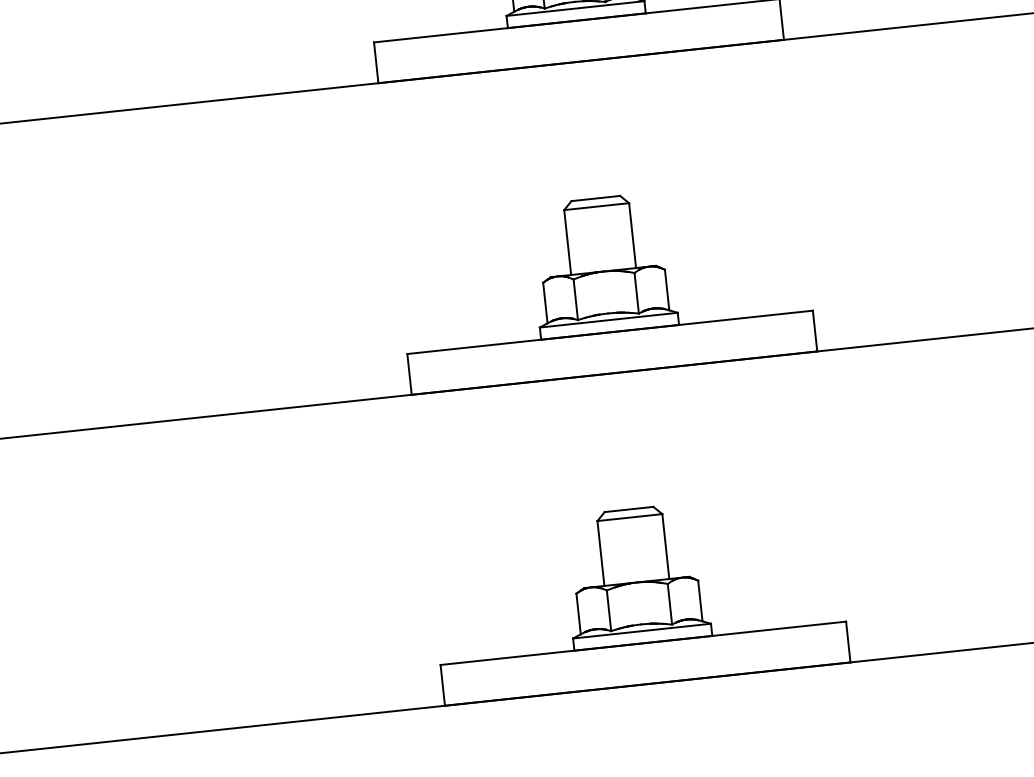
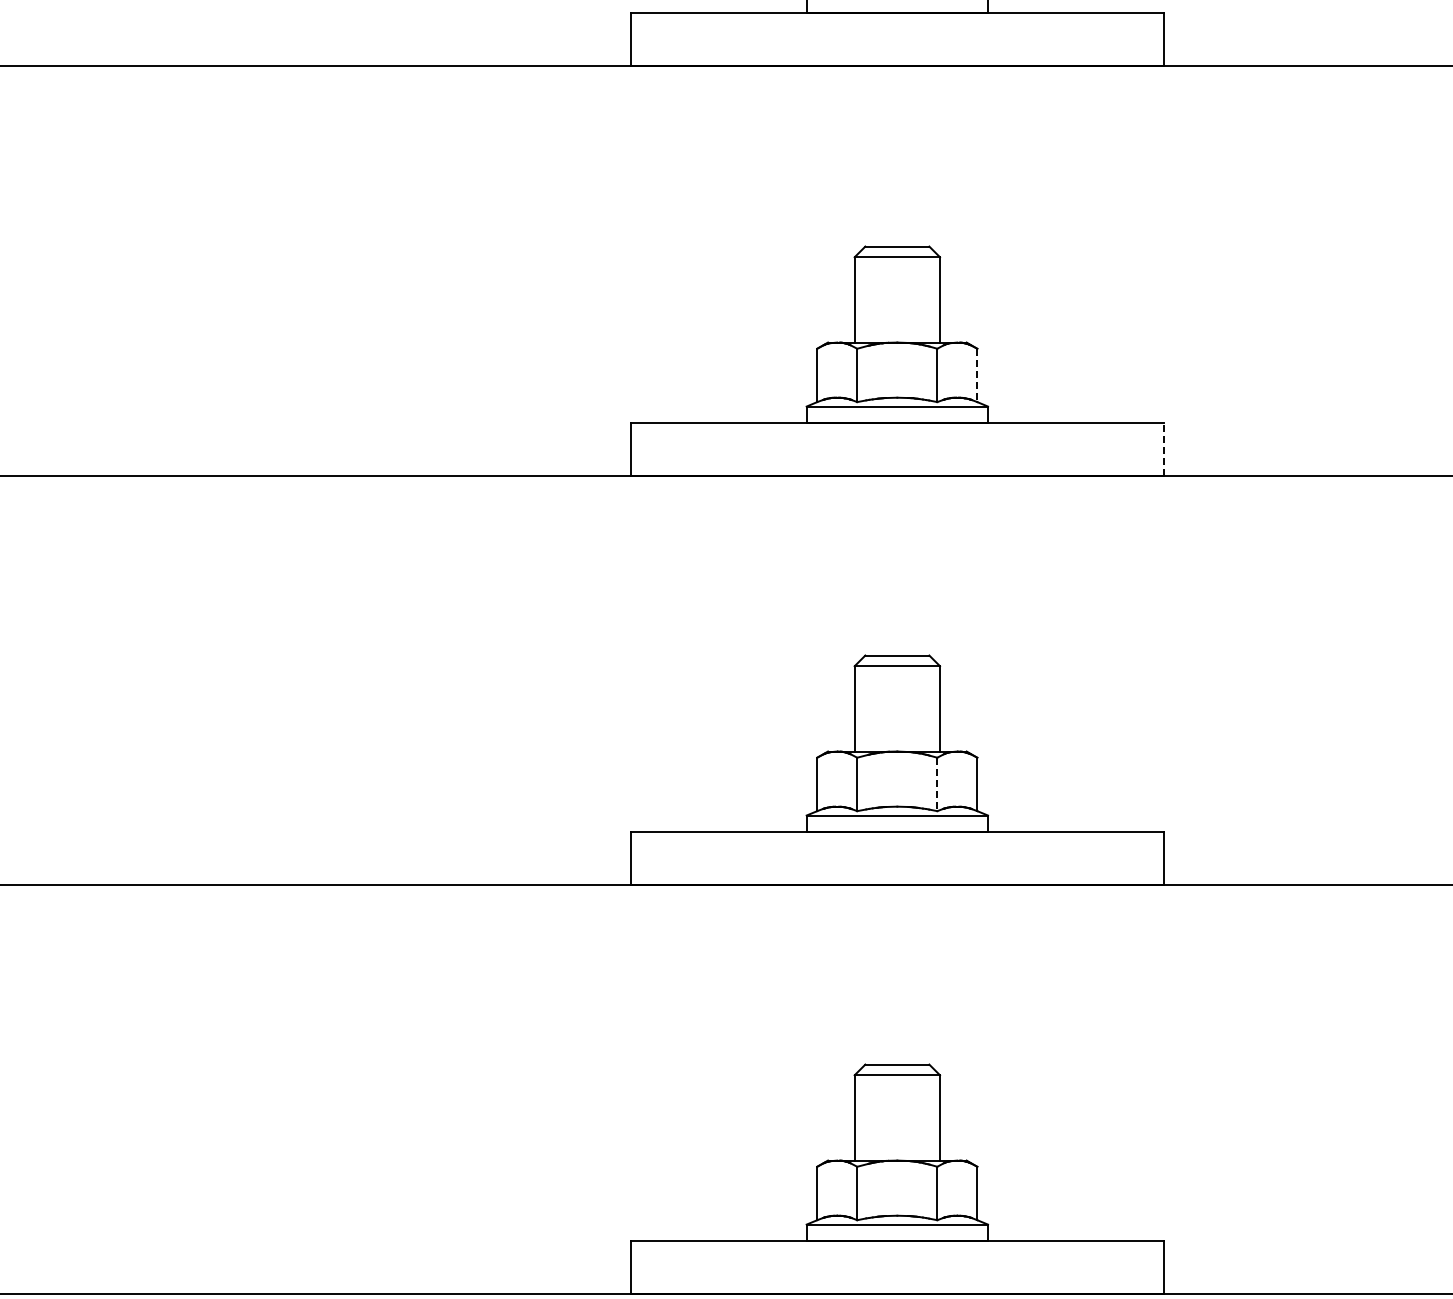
line: (667, 290) -> (977, 375), solid -> dashed
line: (815, 331) -> (1164, 449), solid -> dashed
line: (670, 604) -> (937, 784), solid -> dashed

